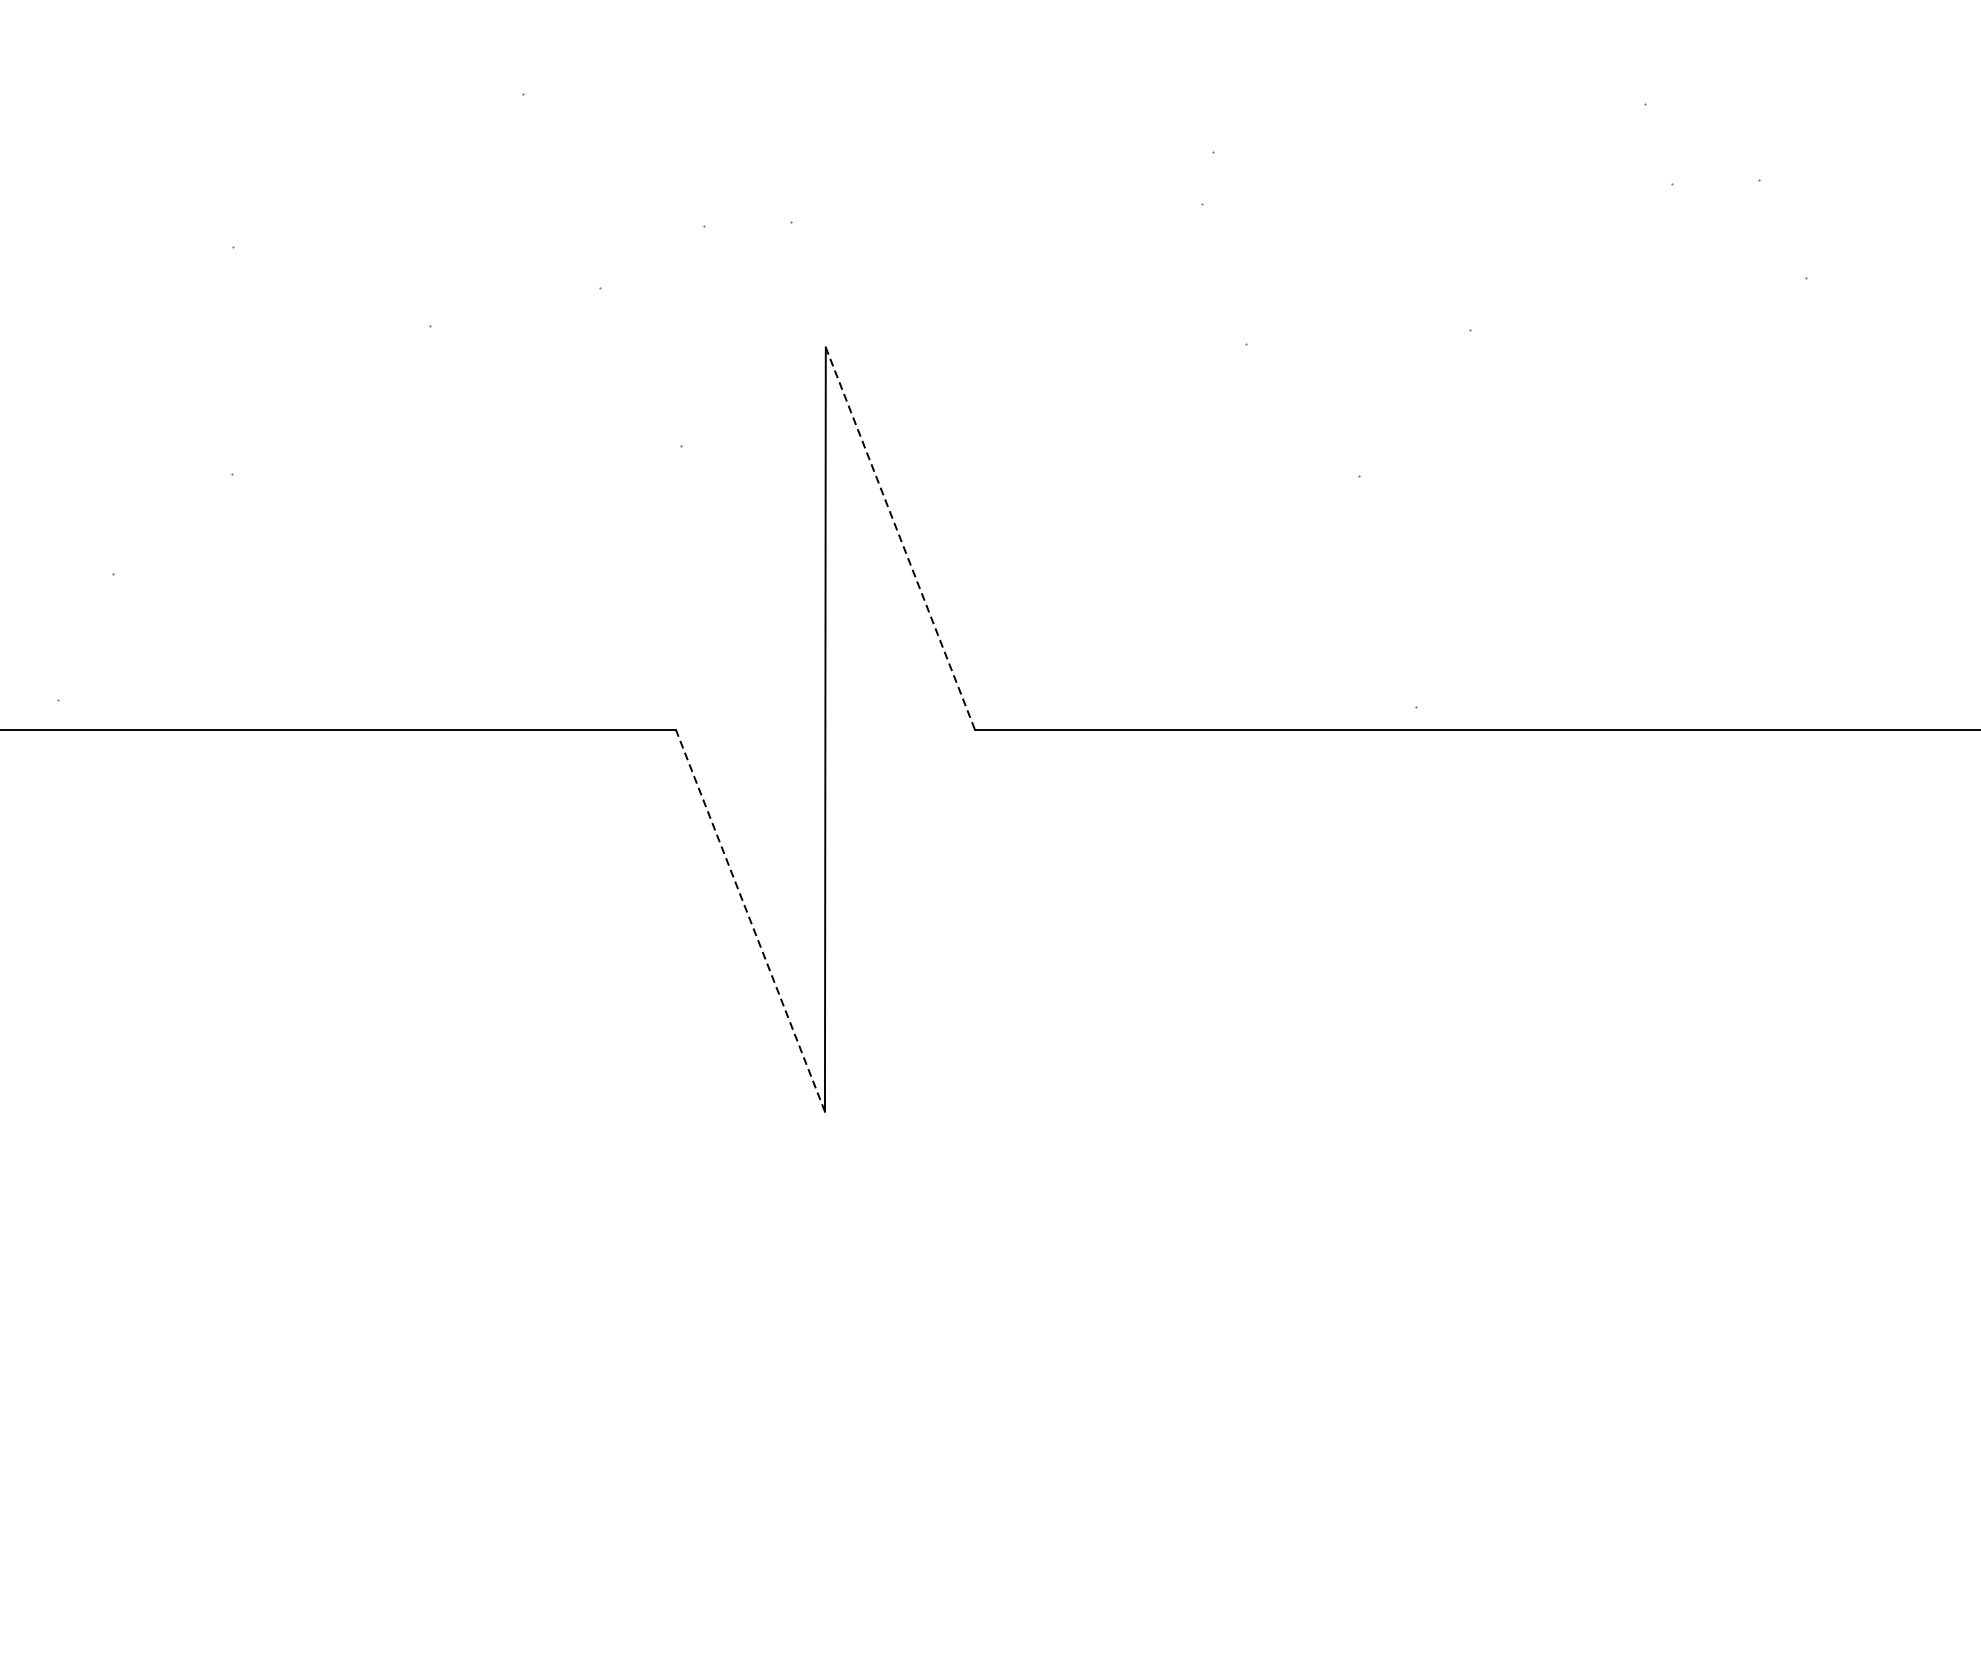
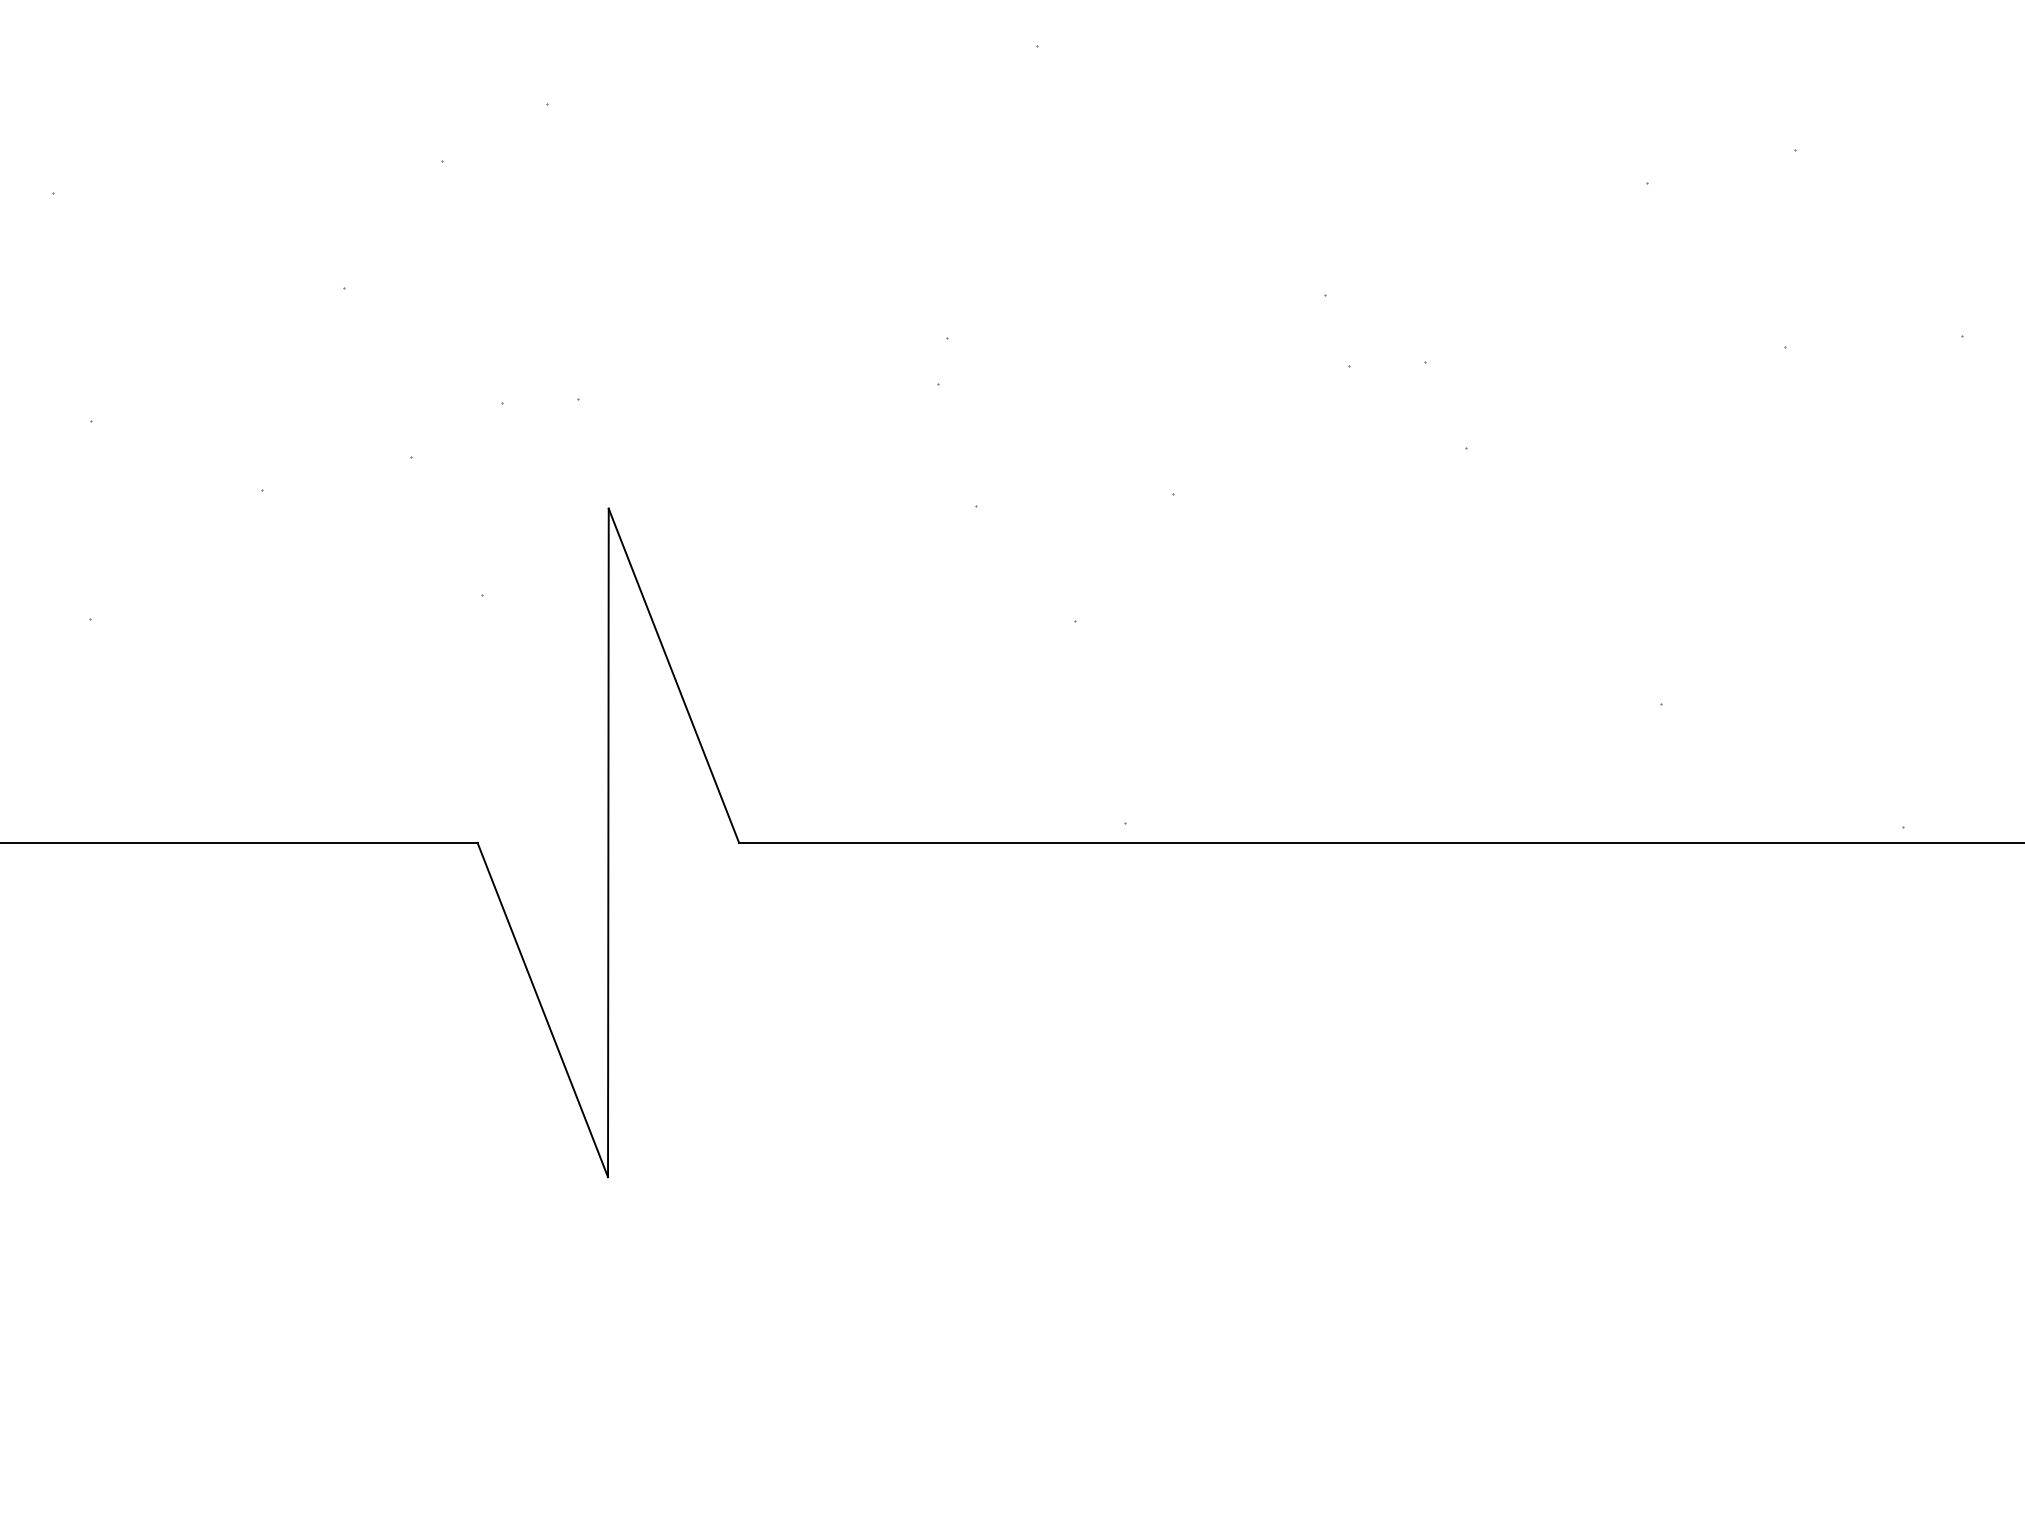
line: (899, 538) -> (673, 675), dashed -> solid
line: (750, 920) -> (542, 1009), dashed -> solid

